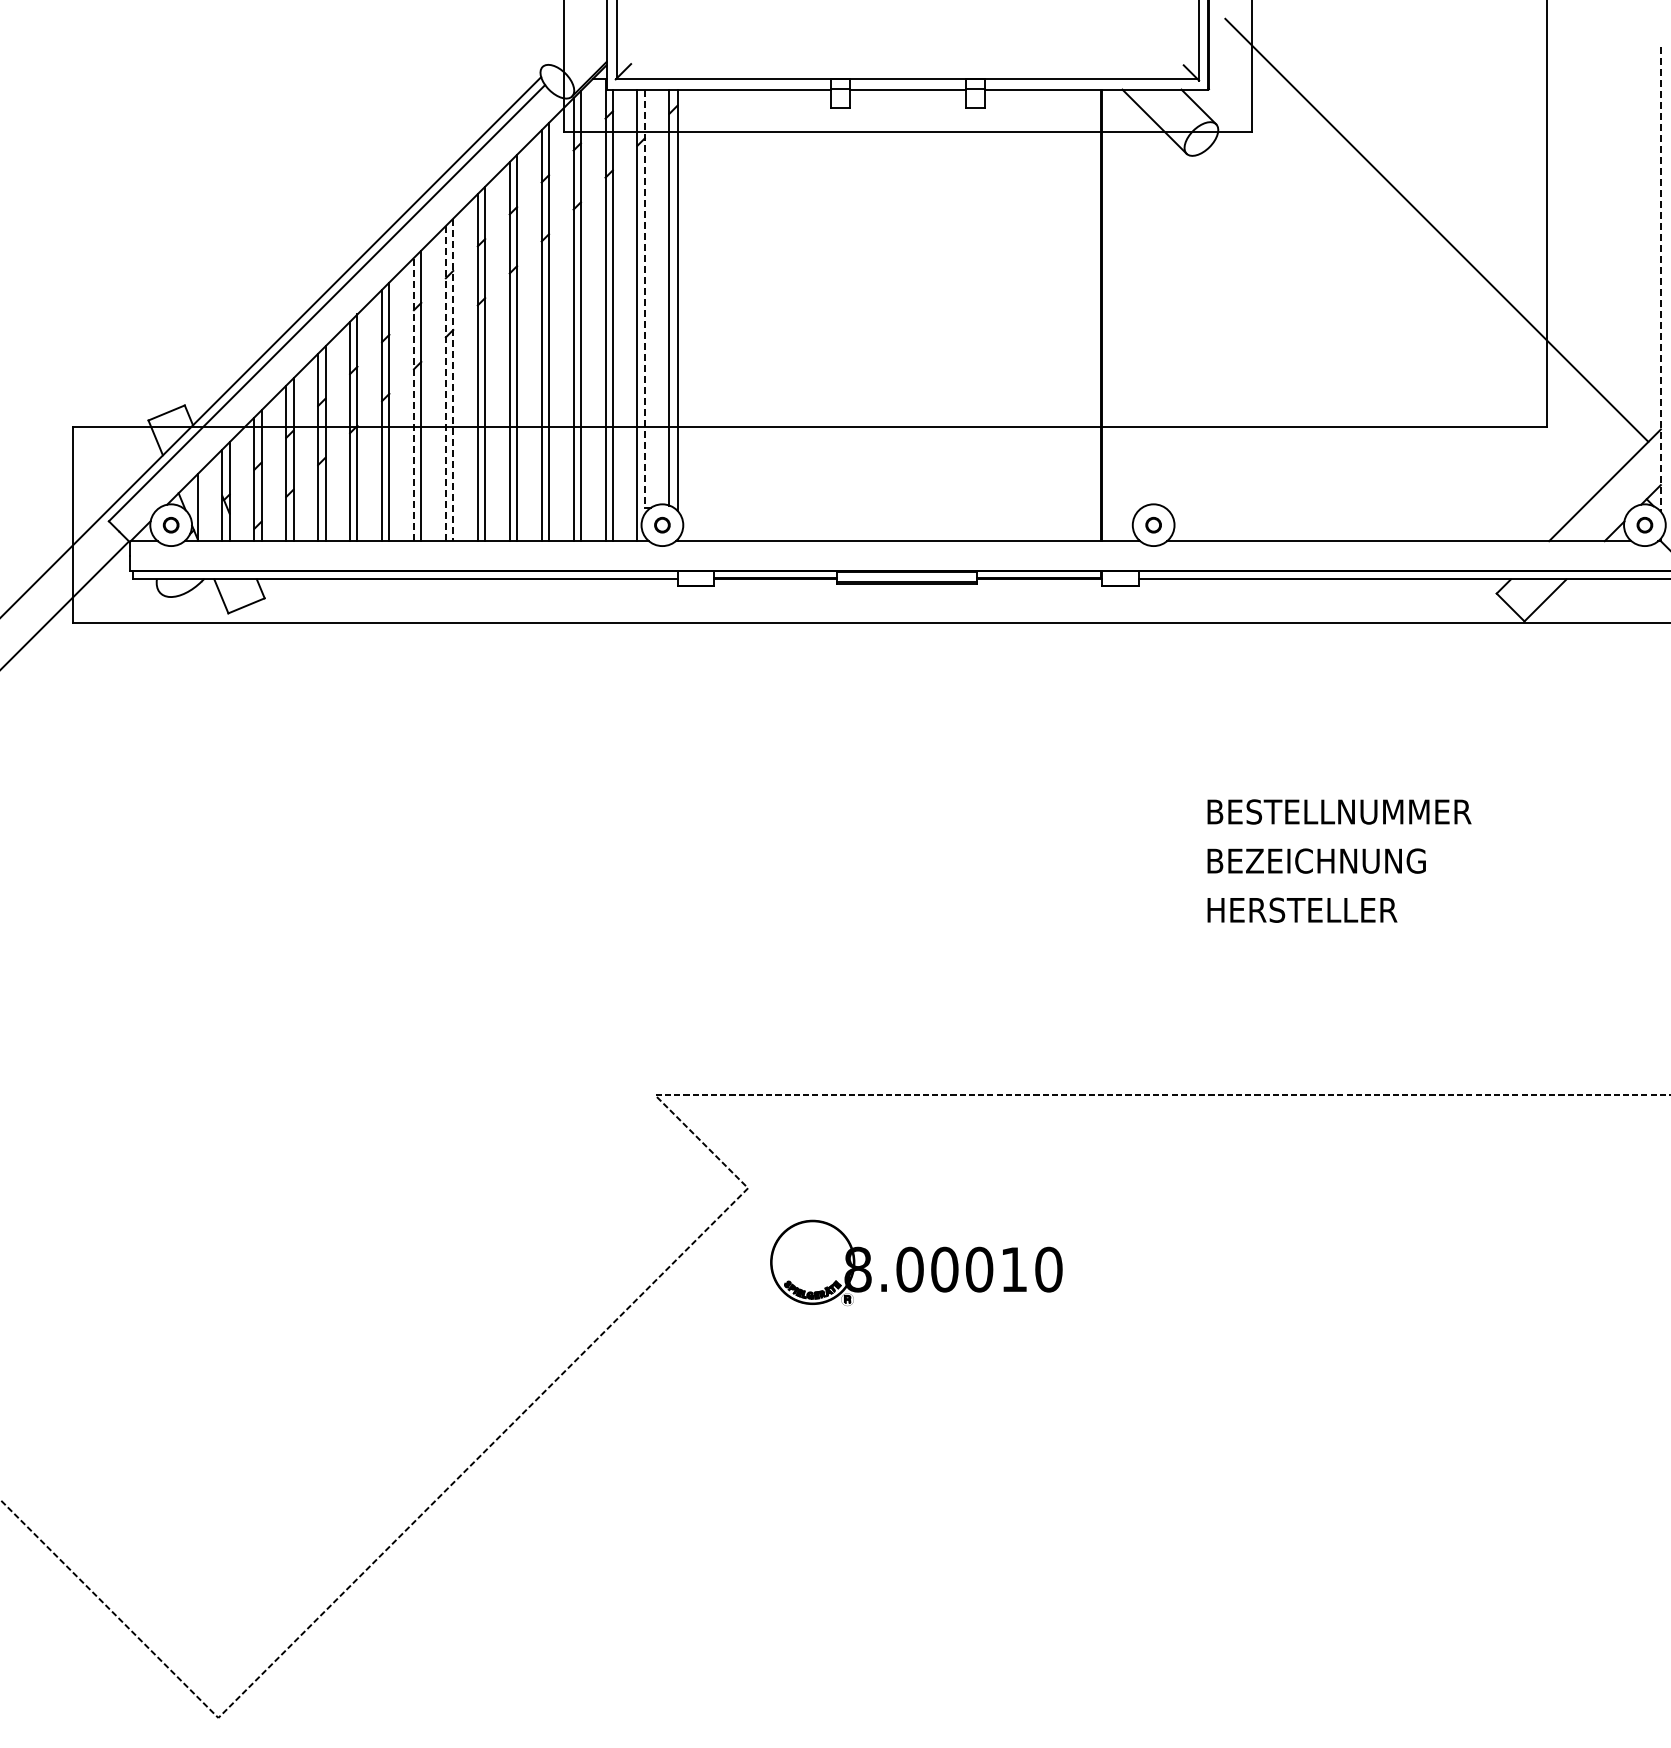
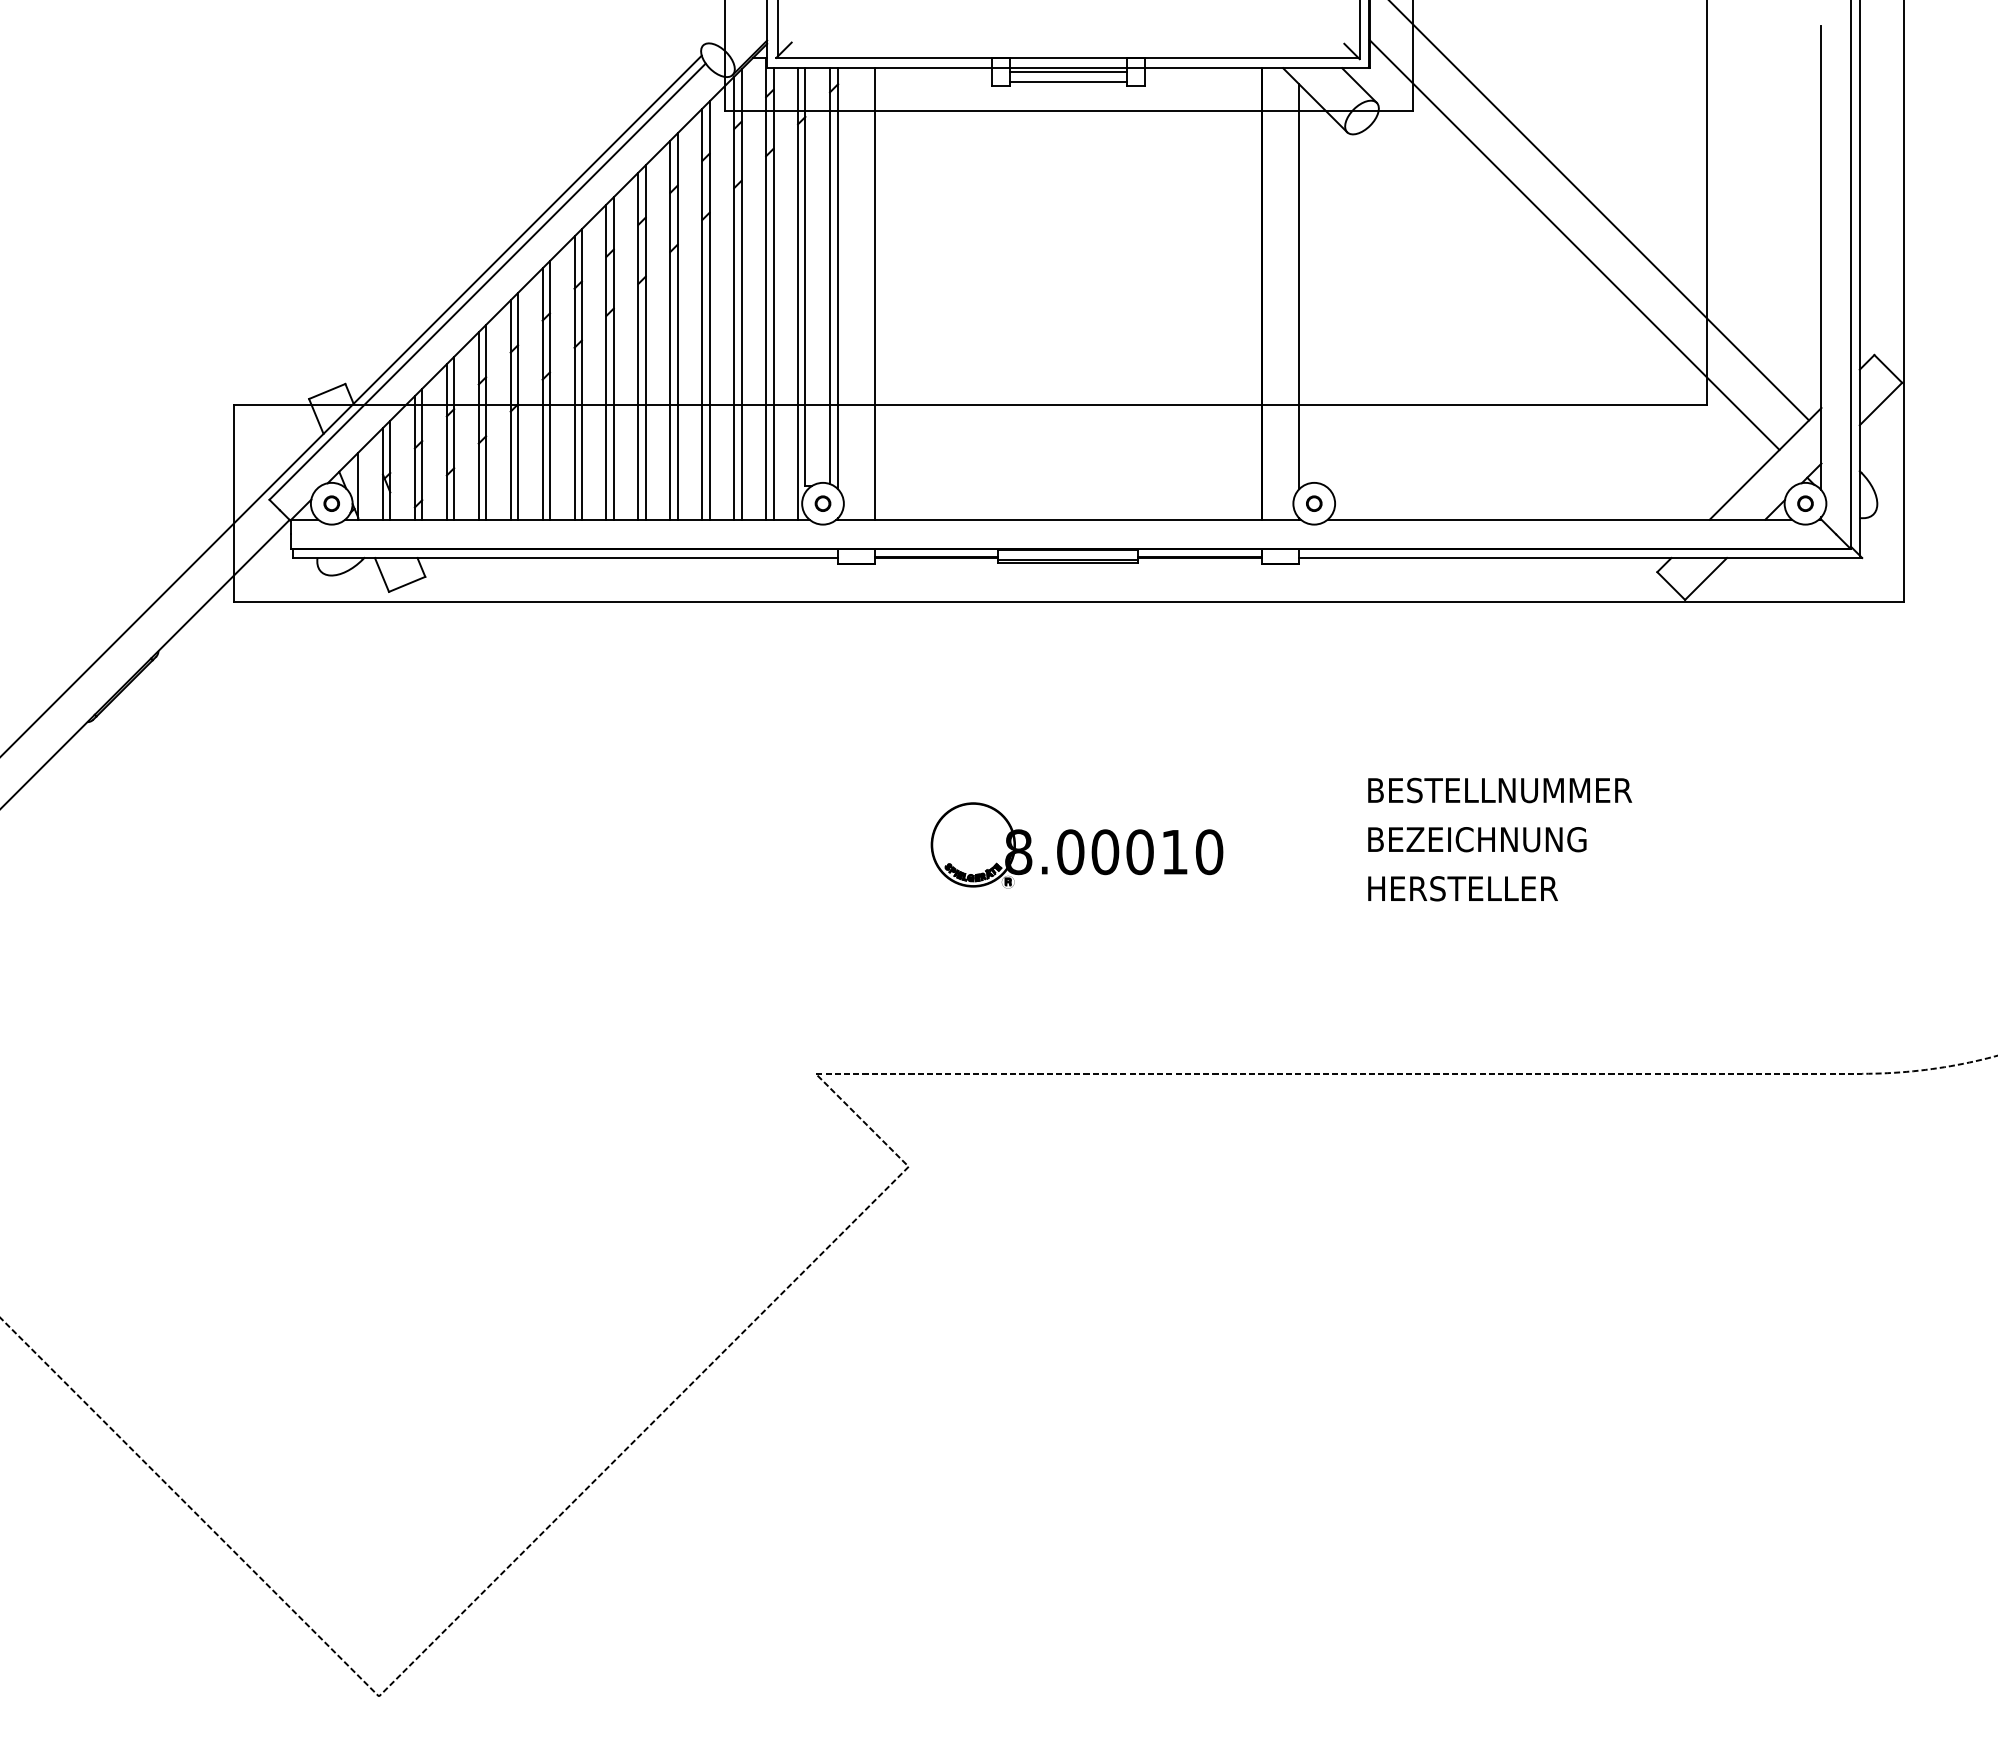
line: (907, 92) -> (1068, 71), added
line: (907, 103) -> (1068, 82), added
line: (1413, 265) -> (1574, 244), added
line: (1660, 279) -> (1821, 258), dashed -> solid
line: (644, 298) -> (805, 277), dashed -> solid
line: (1138, 307) -> (1299, 286), added
line: (714, 314) -> (875, 293), added
line: (452, 379) -> (613, 358), dashed -> solid
line: (445, 383) -> (606, 362), dashed -> solid
line: (413, 399) -> (574, 378), dashed -> solid
part: (915, 1262) -> (1076, 845), moved

